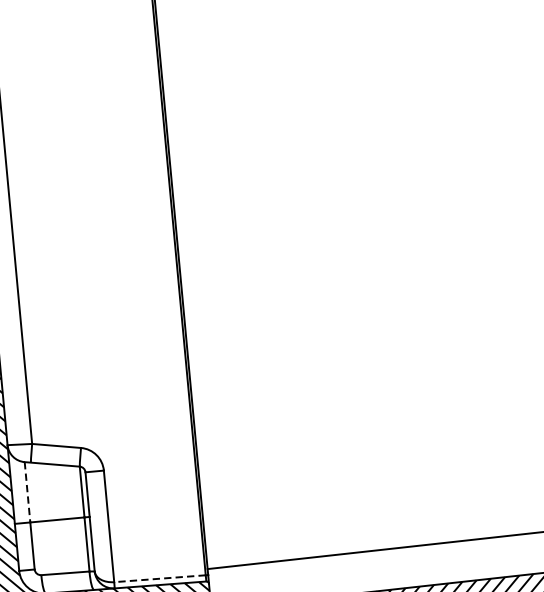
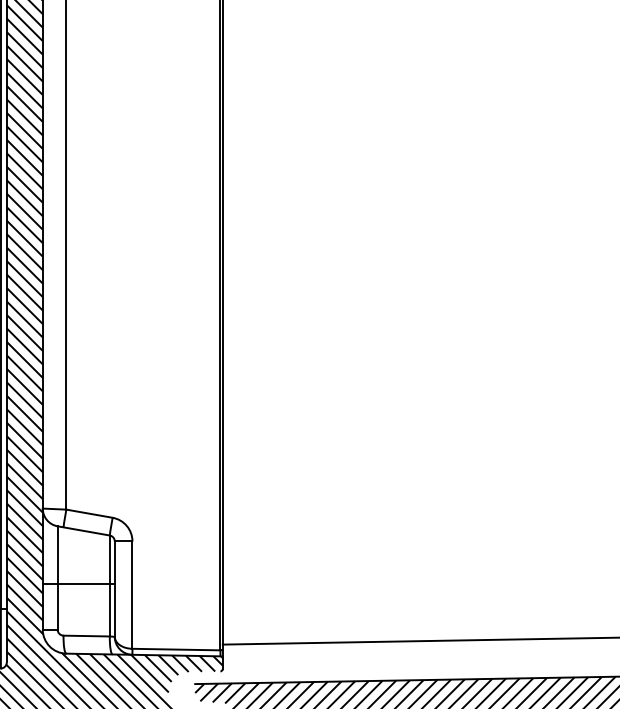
line: (27, 492) -> (57, 555), dashed -> solid
line: (160, 578) -> (176, 649), dashed -> solid

